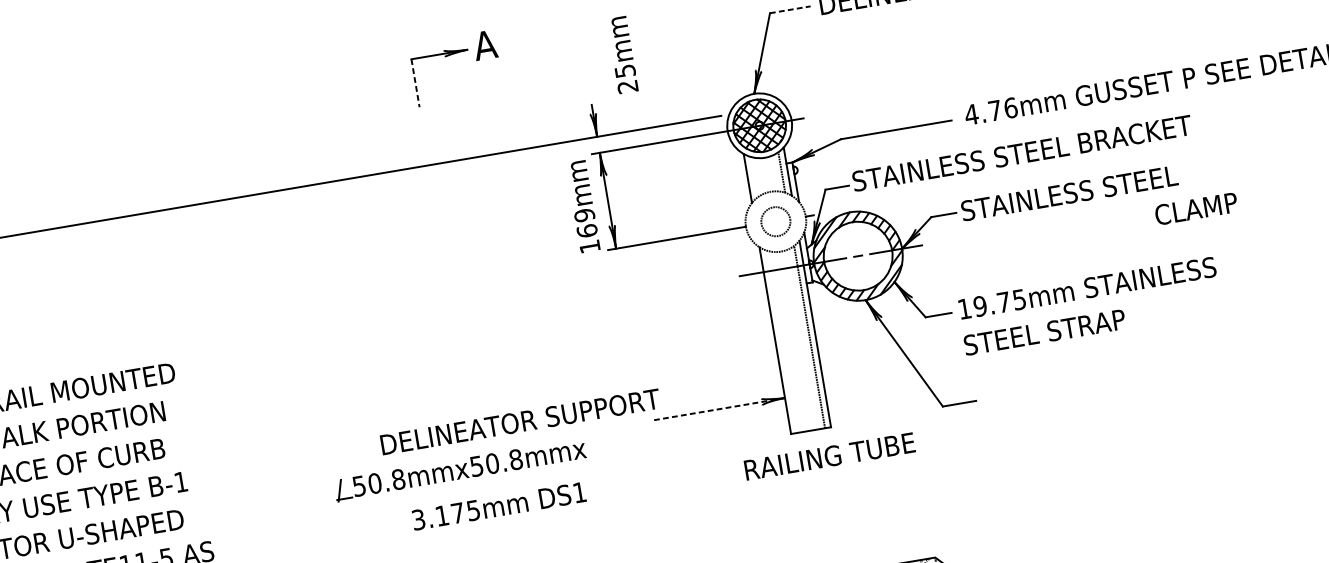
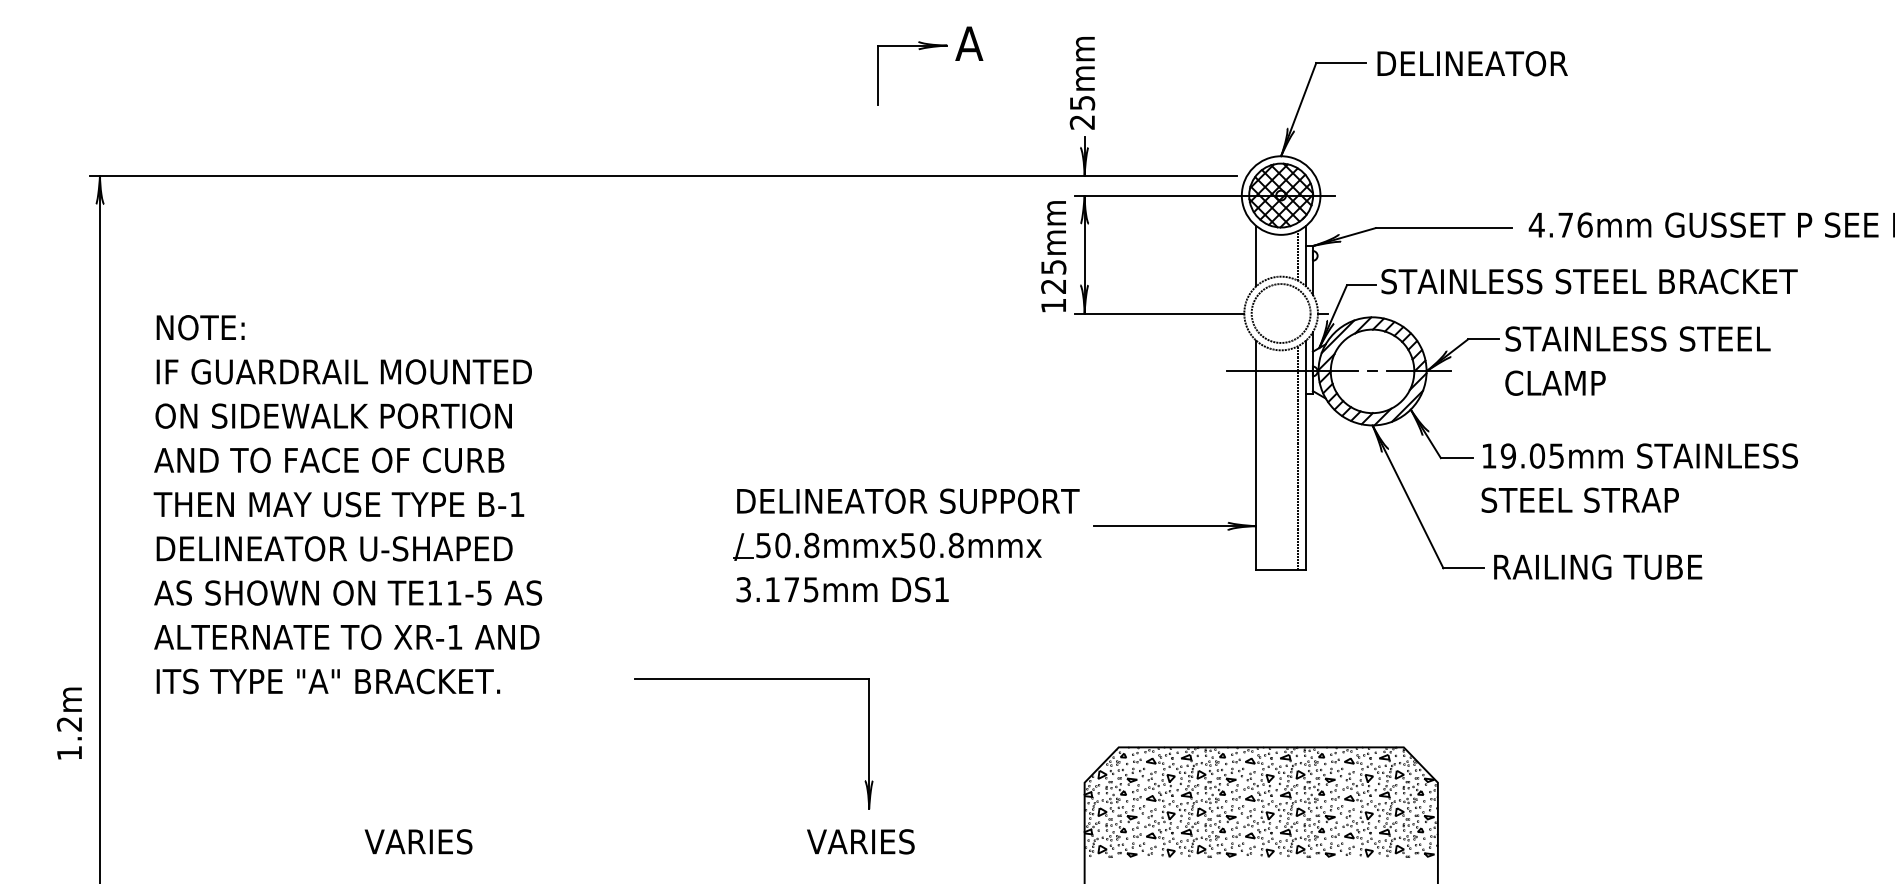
line: (790, 10) -> (1341, 63), dashed -> solid
text: (622, 55) -> (1082, 83), moved
line: (415, 83) -> (878, 75), dashed -> solid
text: (1196, 208) -> (1555, 382), moved
circle: (775, 221) -> (1280, 313), size x1.67
text: (585, 222) -> (1053, 276), 169mm -> 125mm
text: (1003, 301) -> (1537, 455), 19.75mm -> 19.05mm
line: (718, 409) -> (1174, 526), dashed -> solid
text: (520, 421) -> (908, 500), moved
text: (830, 455) -> (1598, 566), moved
part: (460, 469) -> (887, 546), moved
text: (498, 506) -> (842, 589), moved

